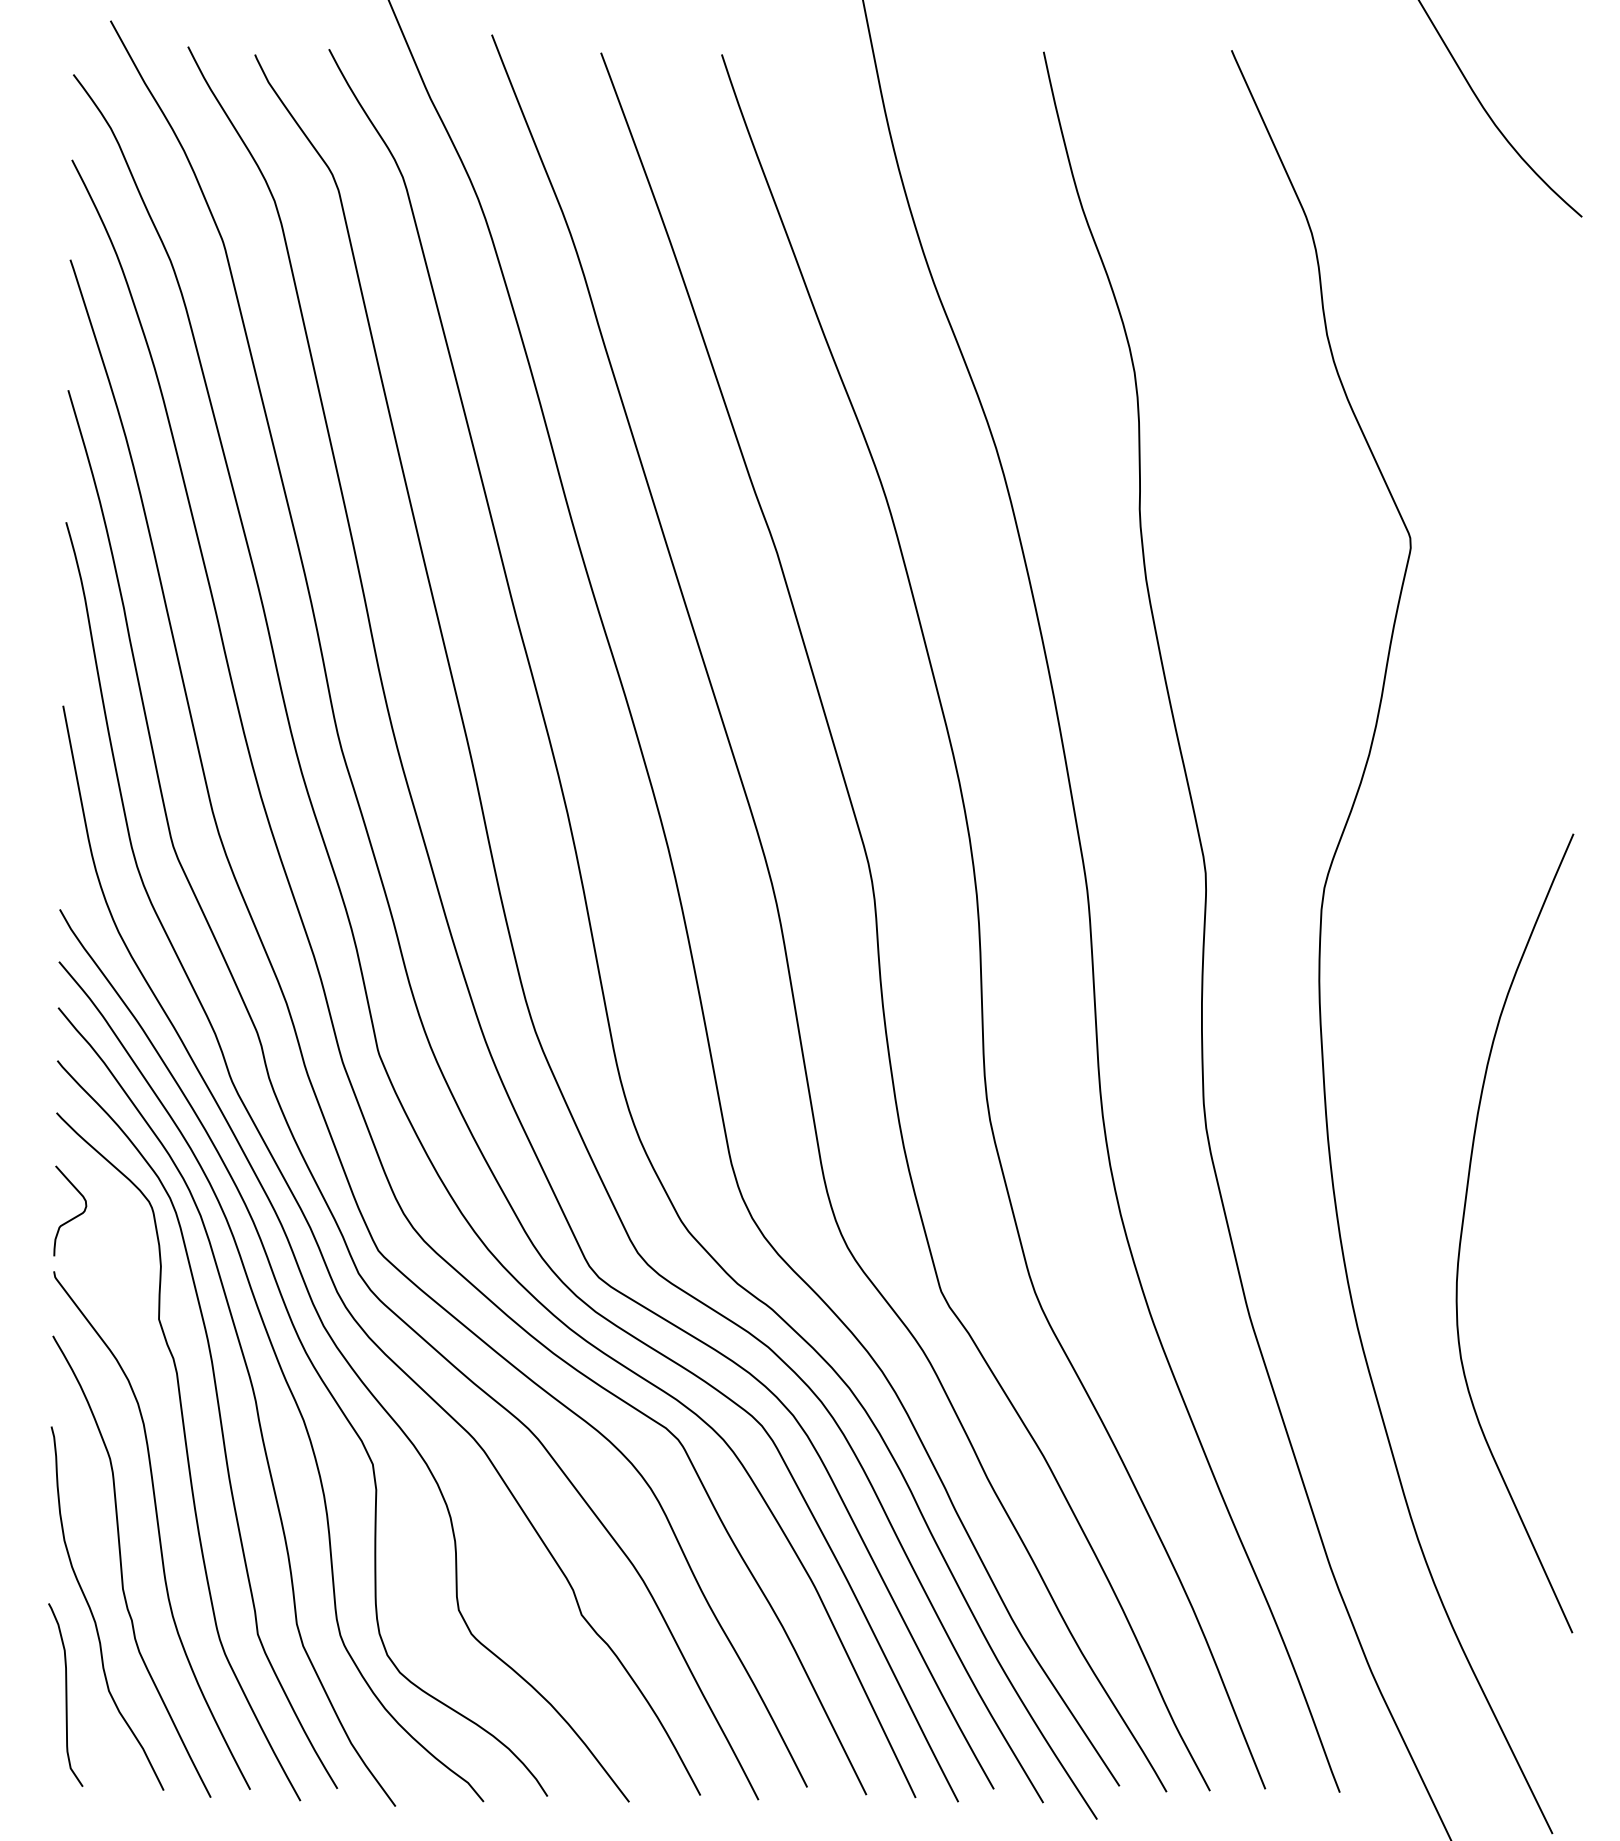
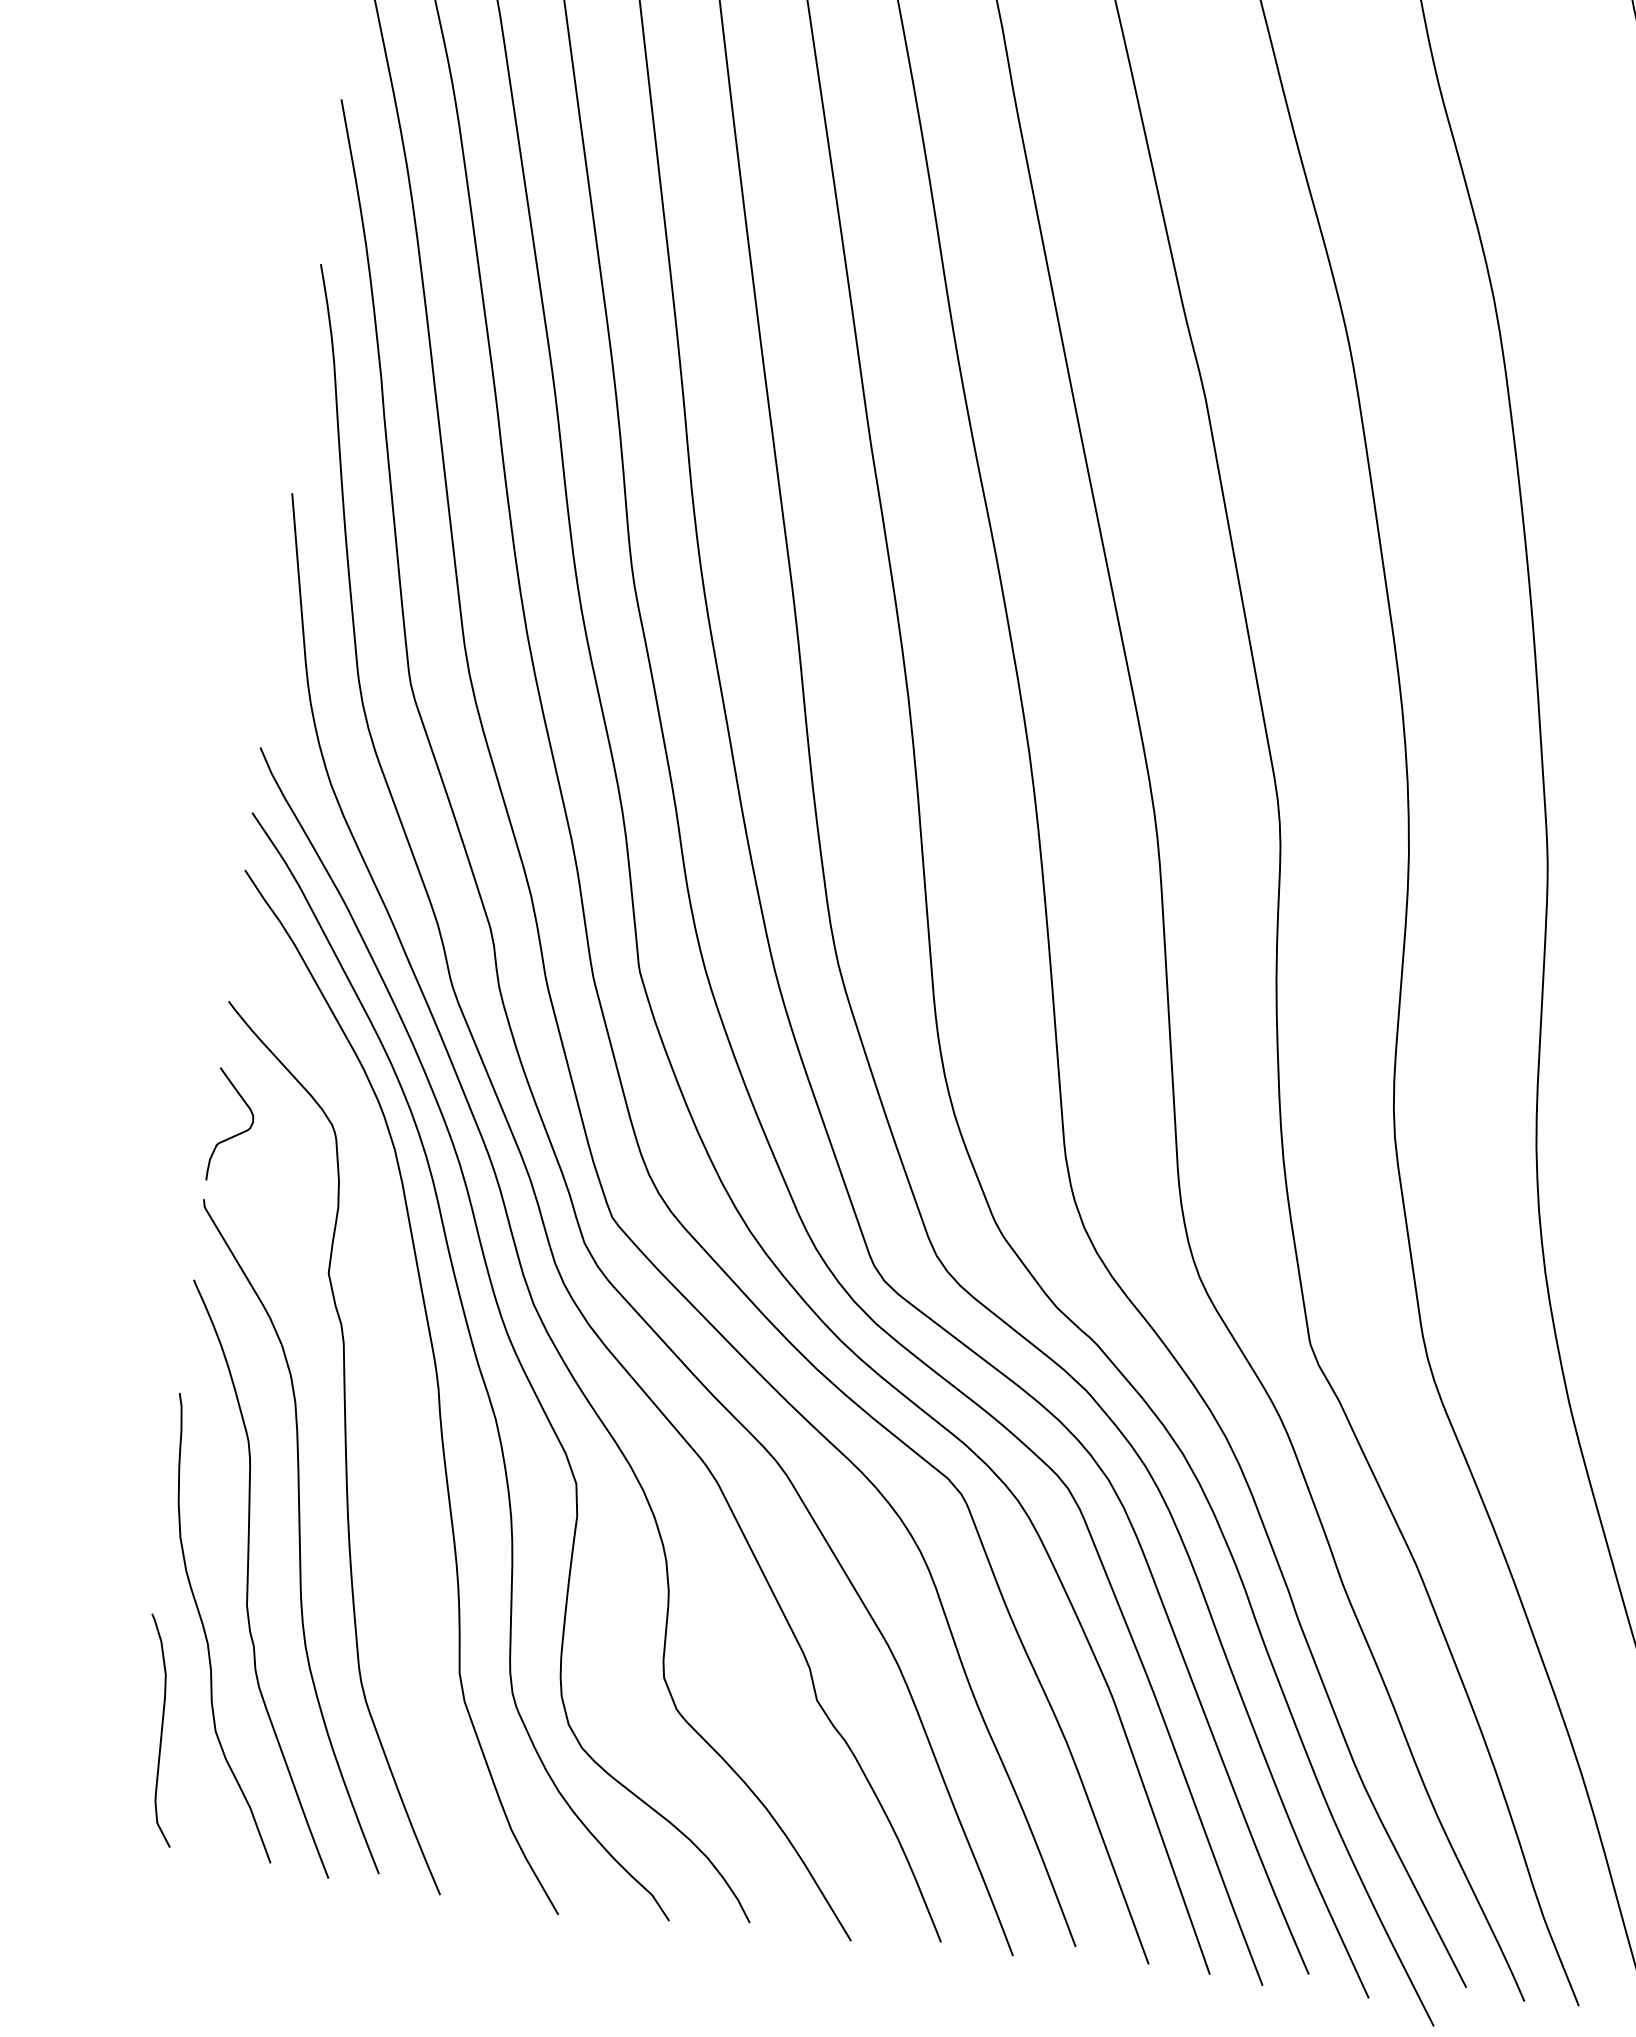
curve: (219, 1420) -> (390, 1408), removed

